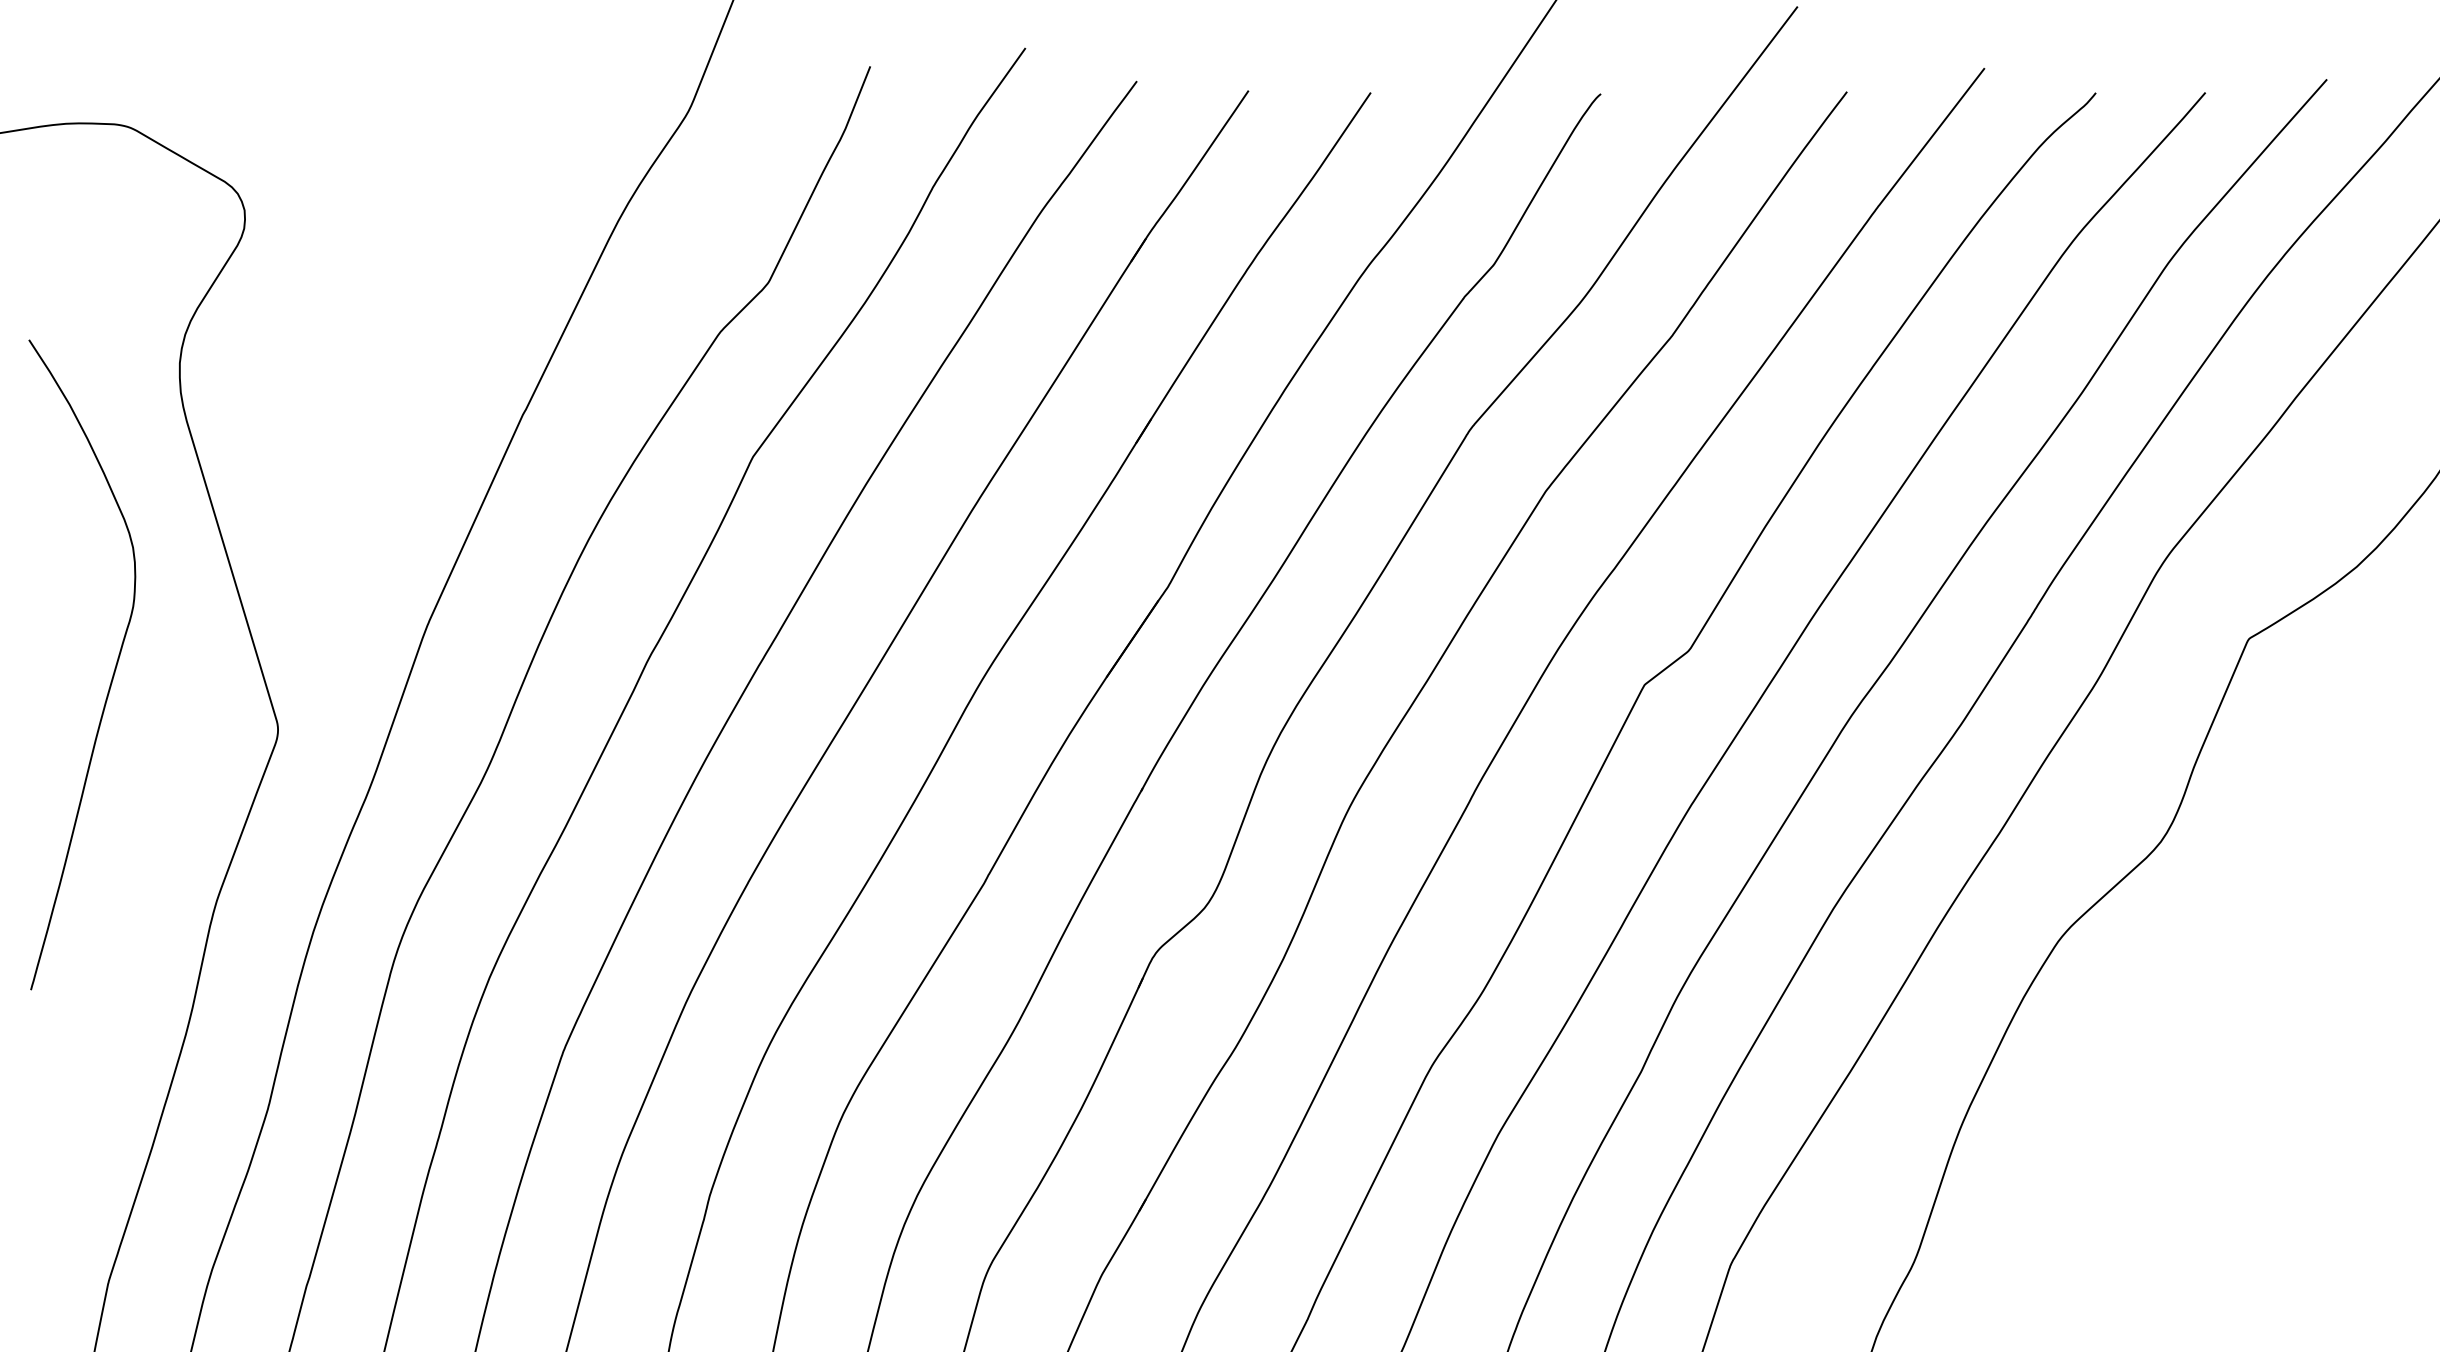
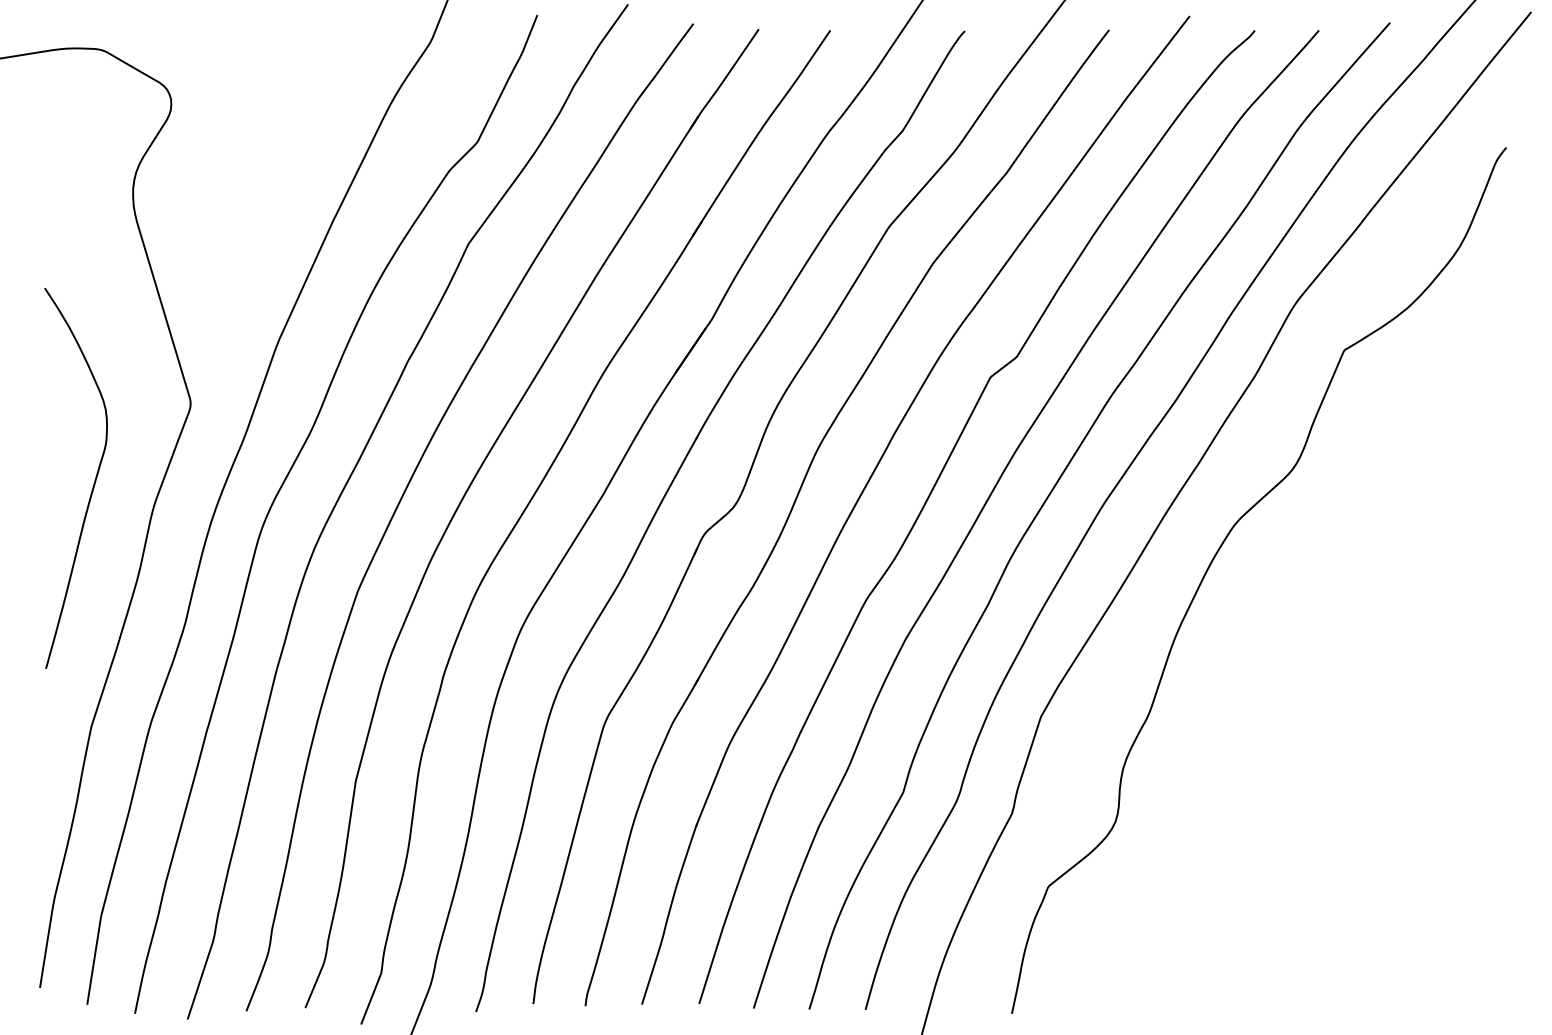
curve: (112, 673) -> (93, 483), moved

